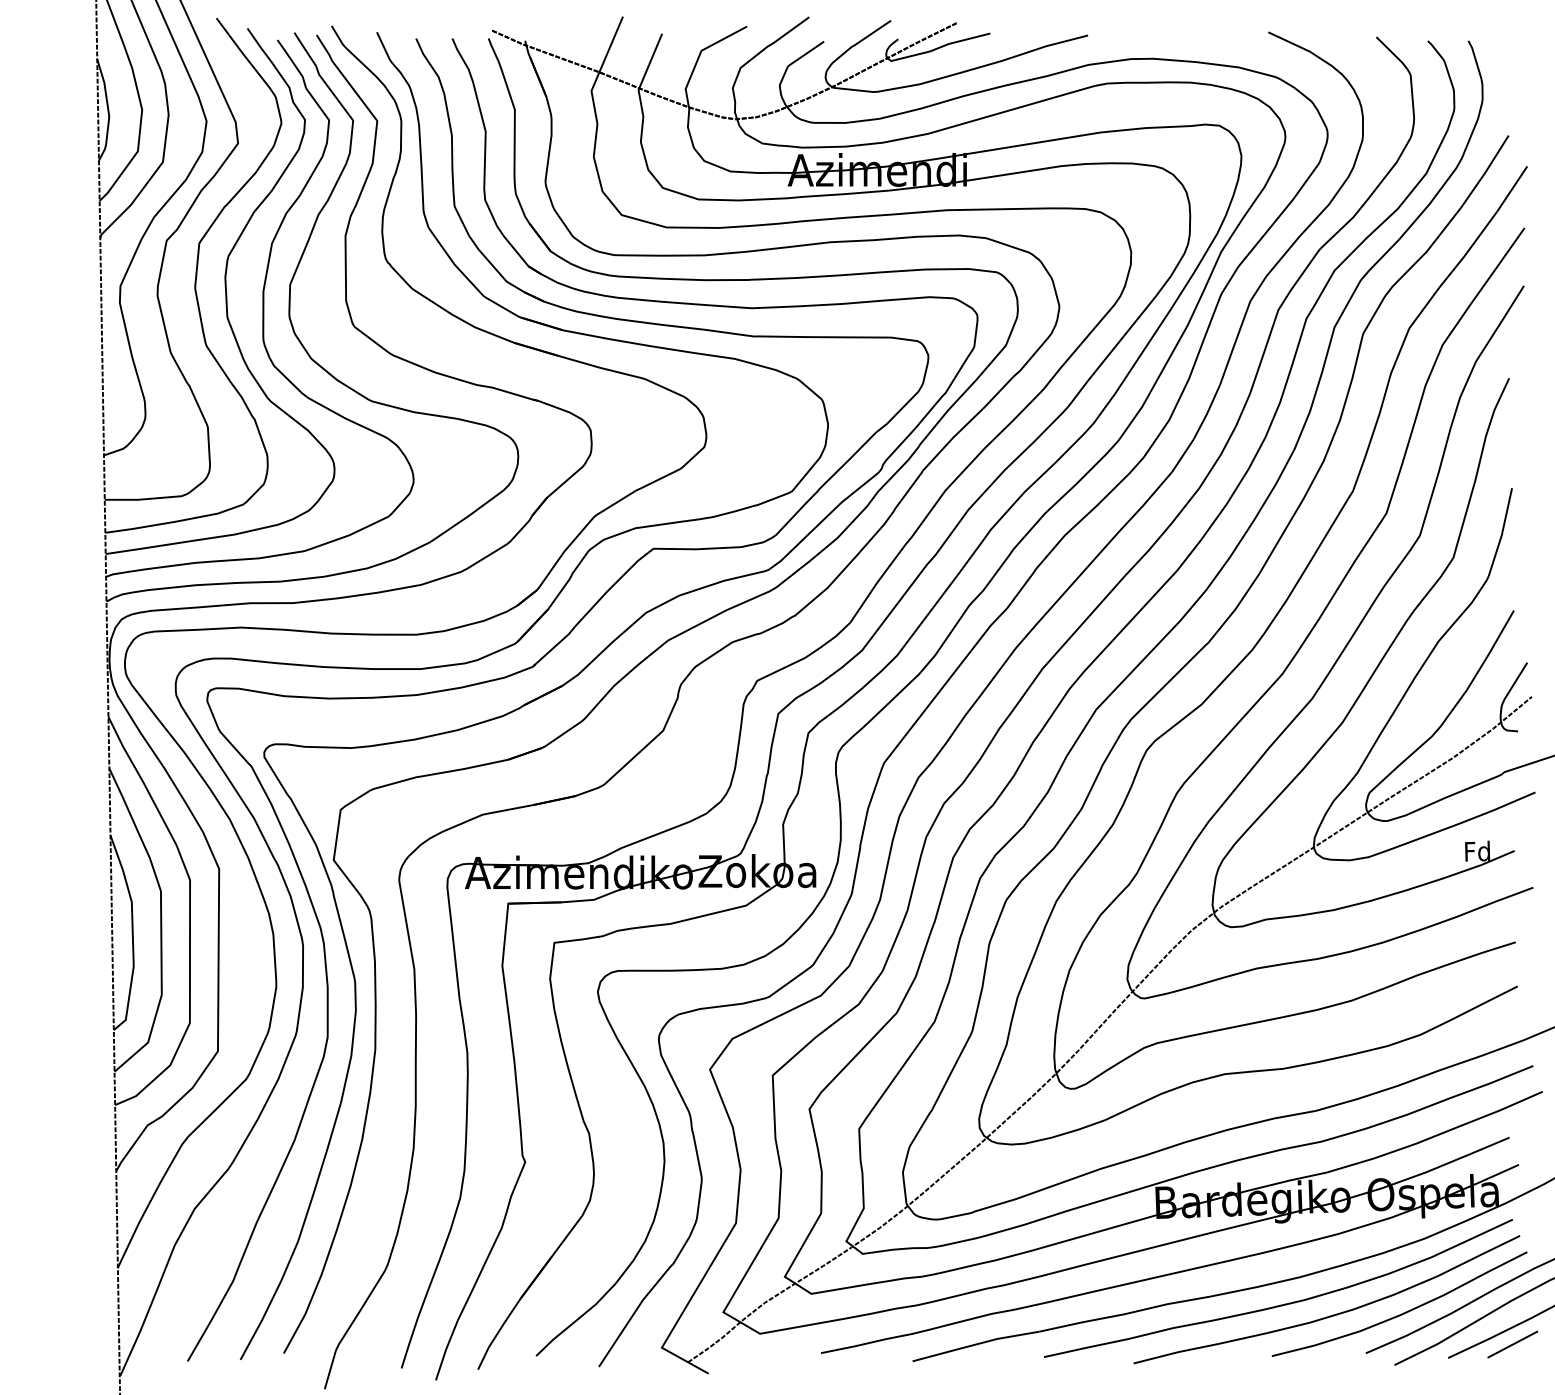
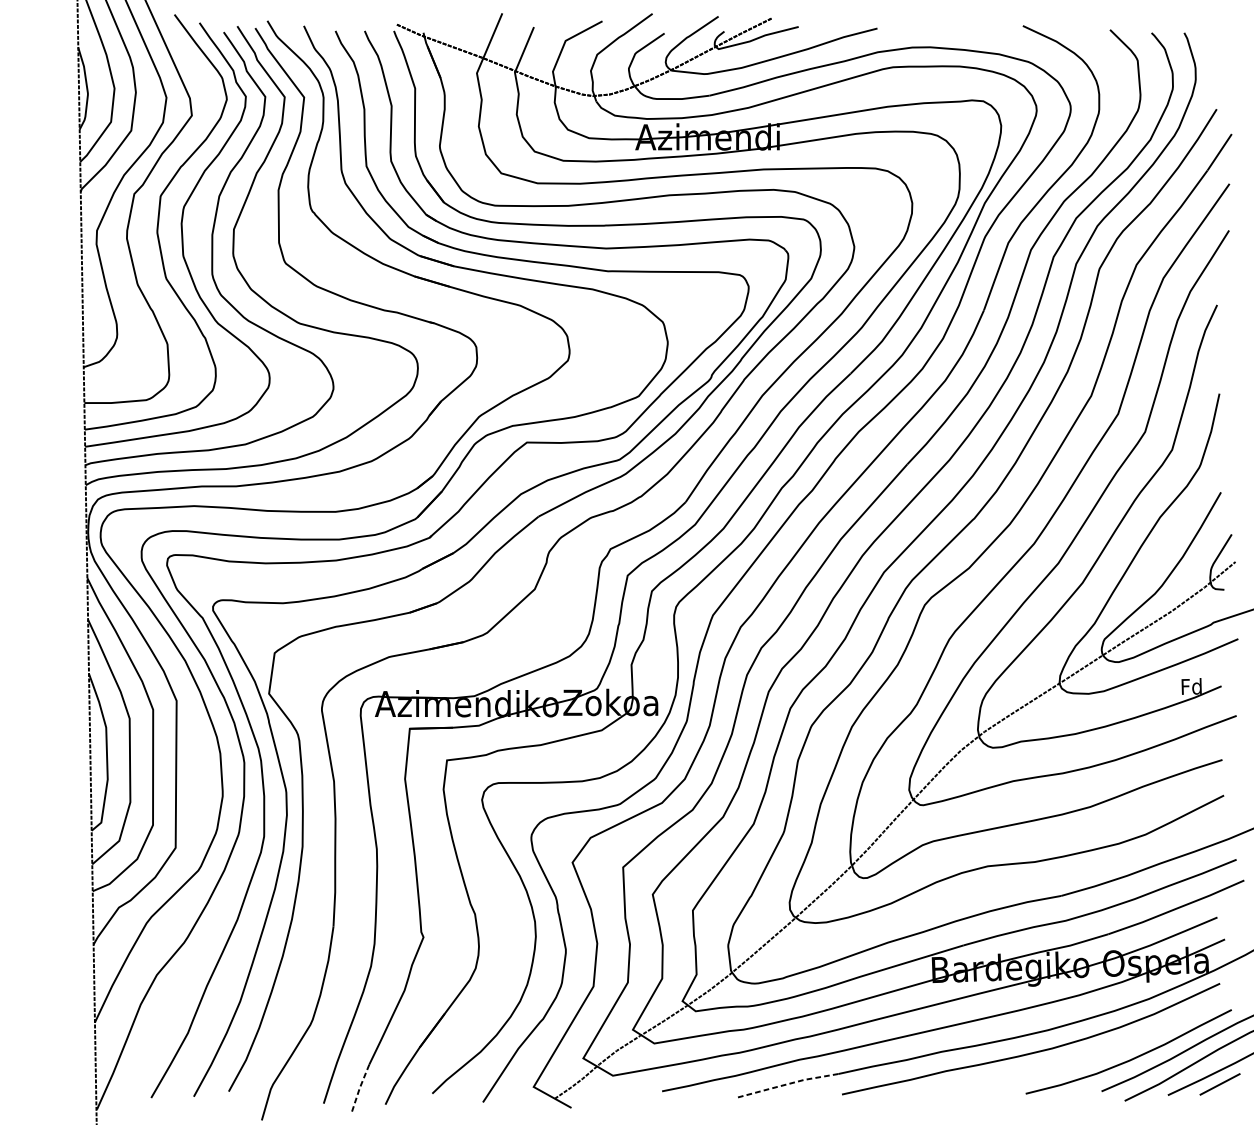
curve: (1332, 1314) -> (1074, 1060), removed
line: (975, 1344) -> (786, 1084), solid -> dashed
line: (446, 1349) -> (360, 1088), solid -> dashed

